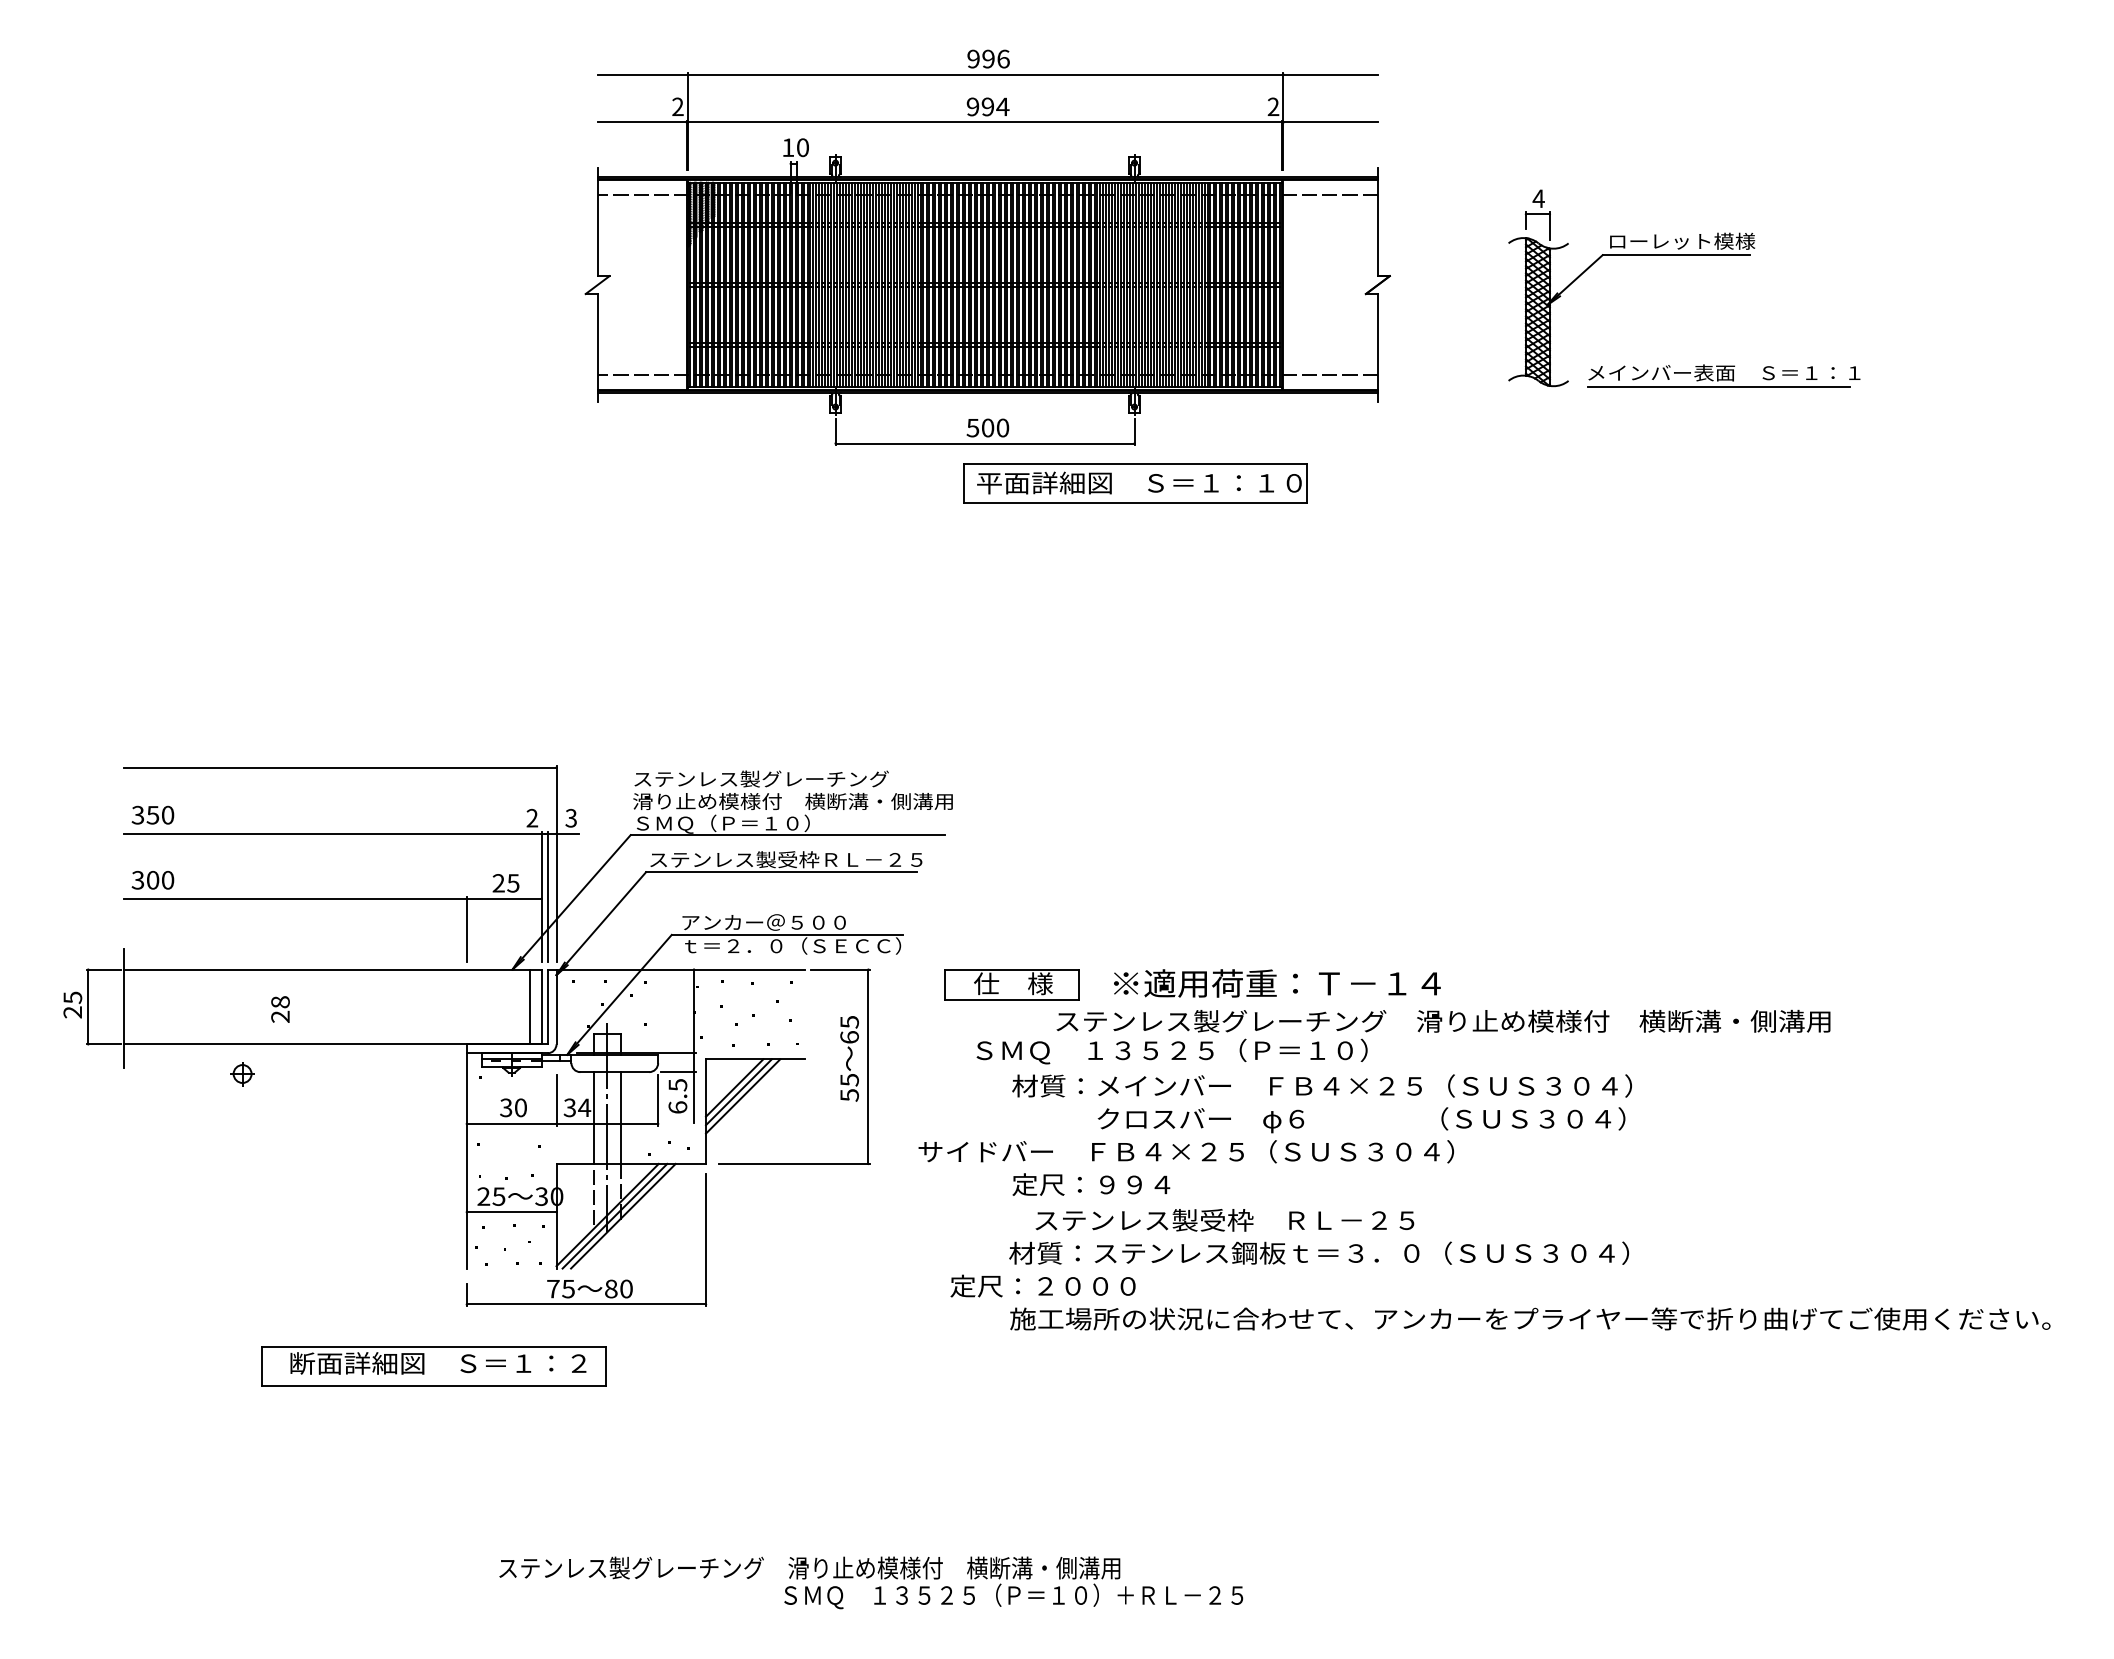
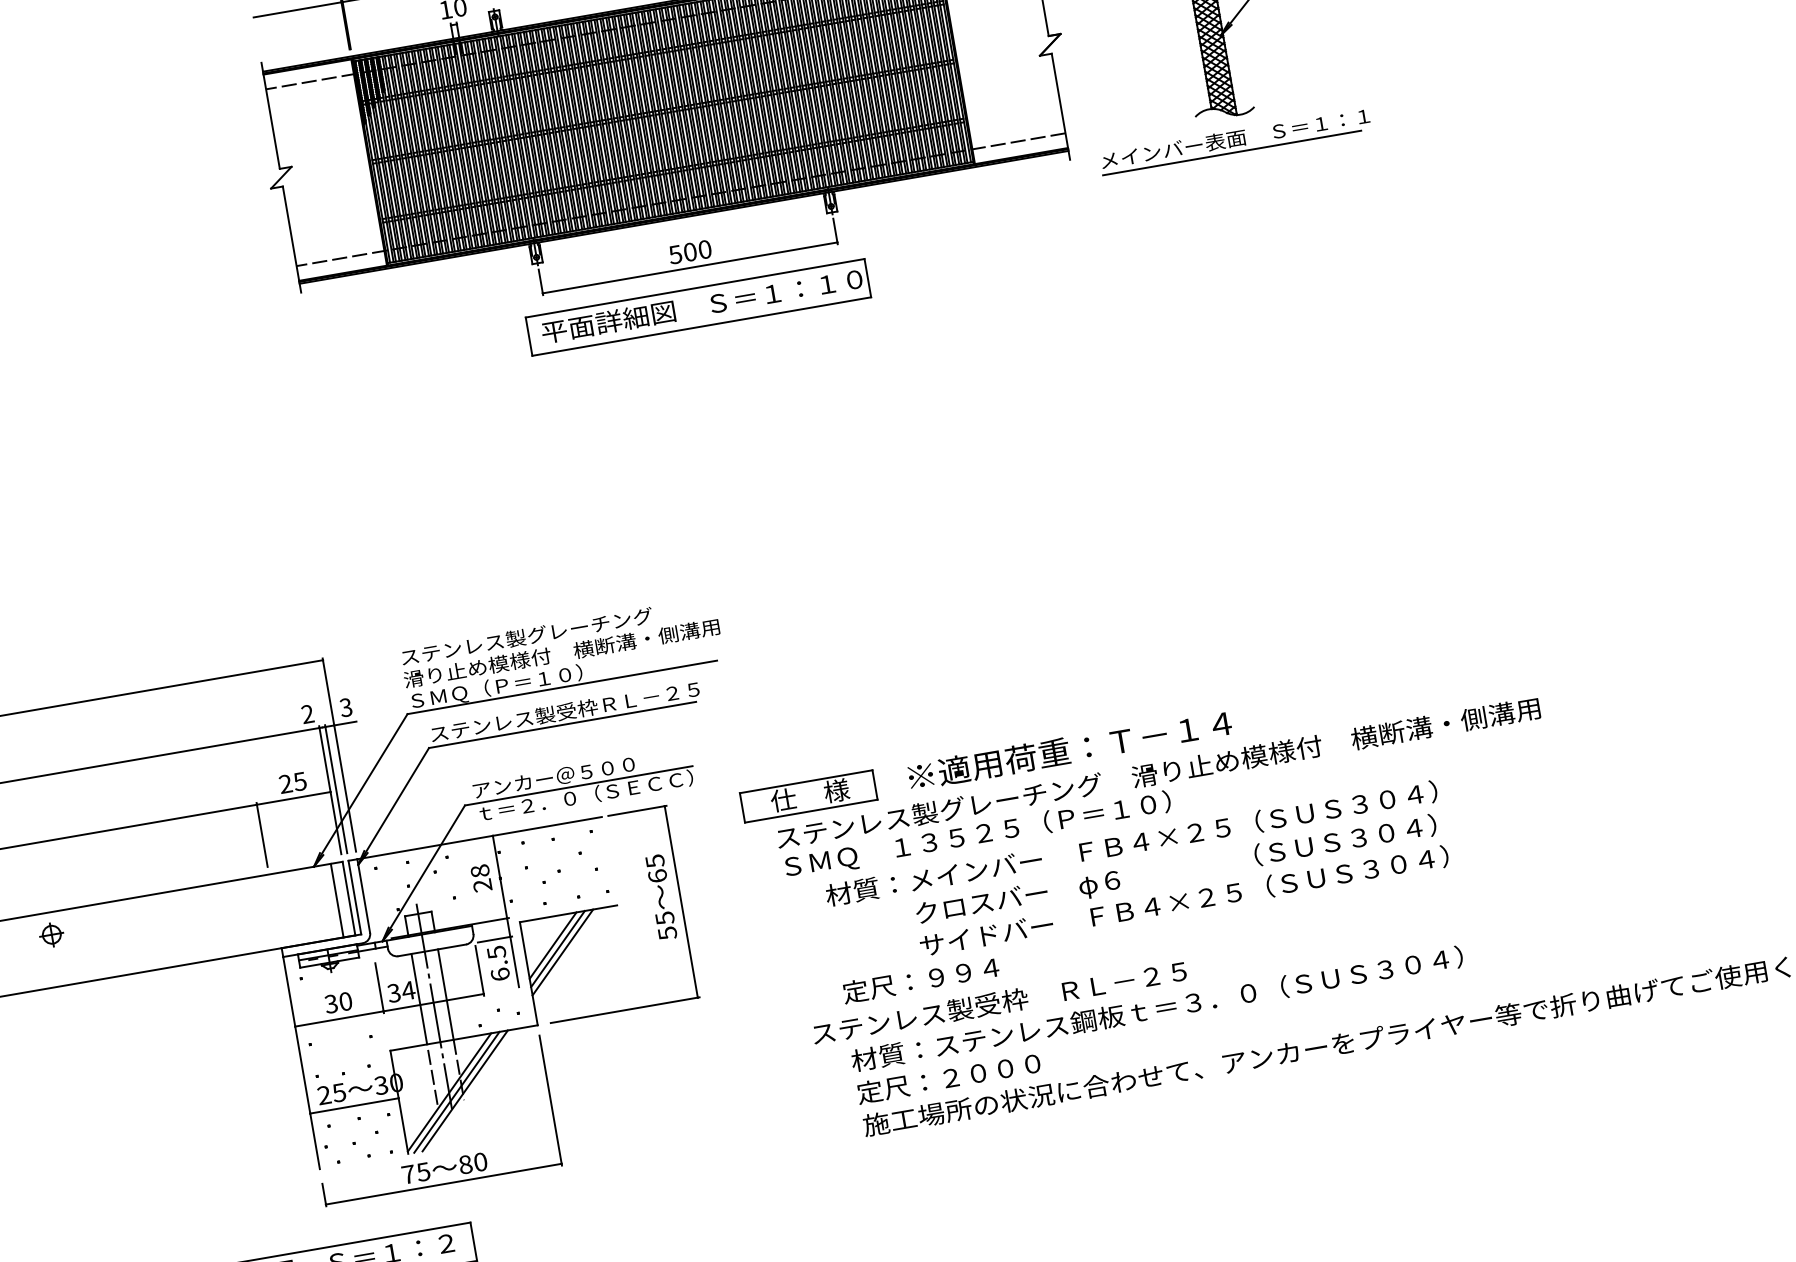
part: (1723, 375) -> (1234, 141), moved
part: (1135, 483) -> (698, 307), moved
text: (280, 1009) -> (481, 878), moved
text: (1443, 1020) -> (1158, 772), moved
part: (242, 1074) -> (51, 935), moved
text: (1185, 1151) -> (1183, 901), moved
text: (1224, 1220) -> (999, 1003), moved
text: (1042, 1285) -> (948, 1077), moved

